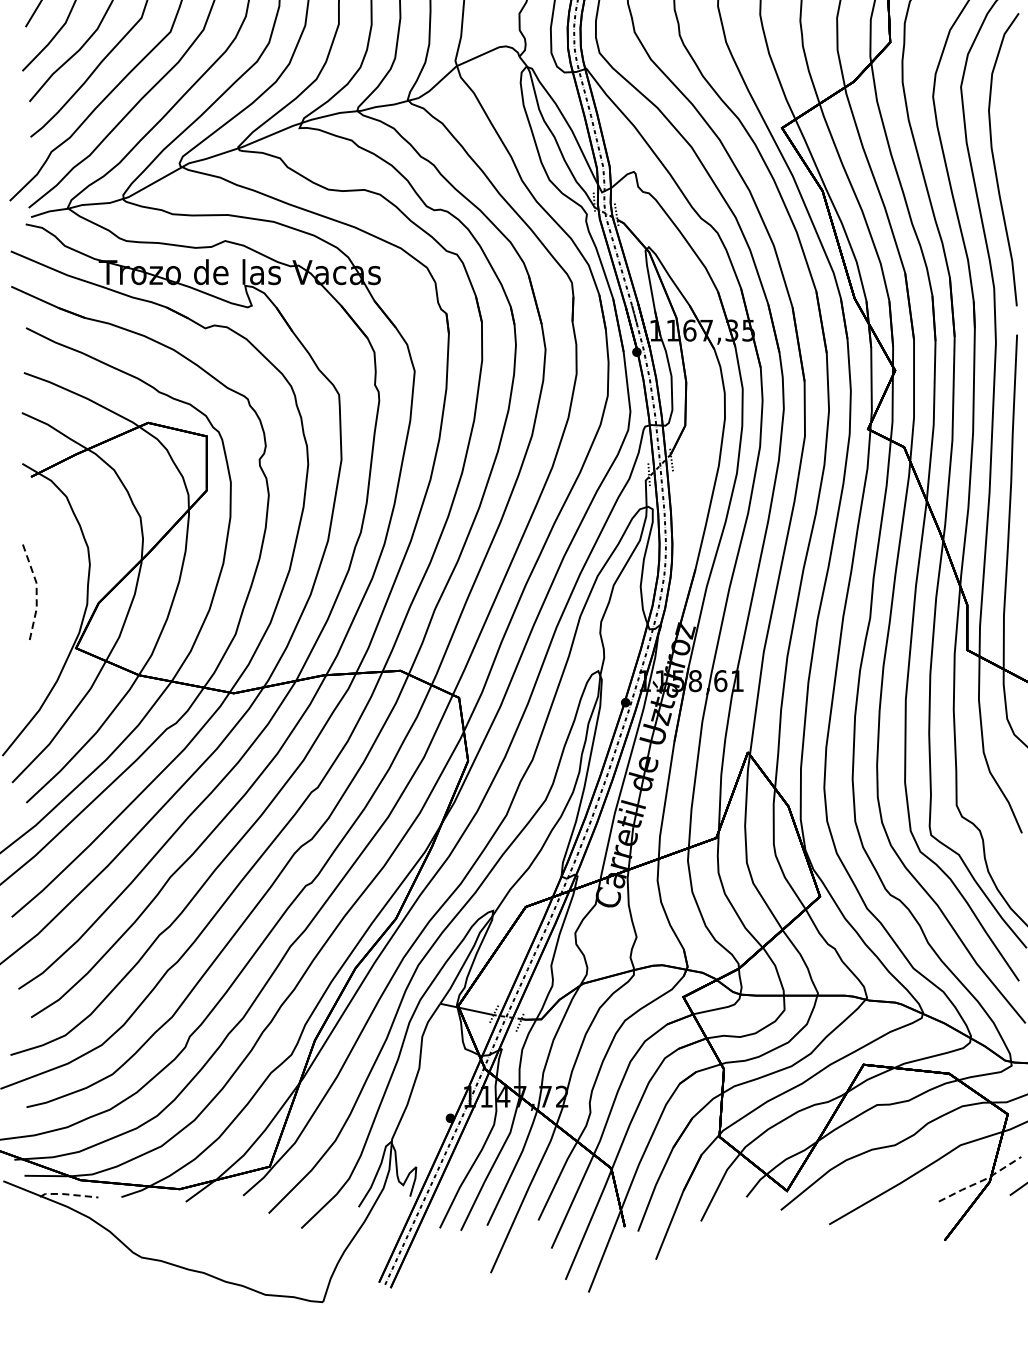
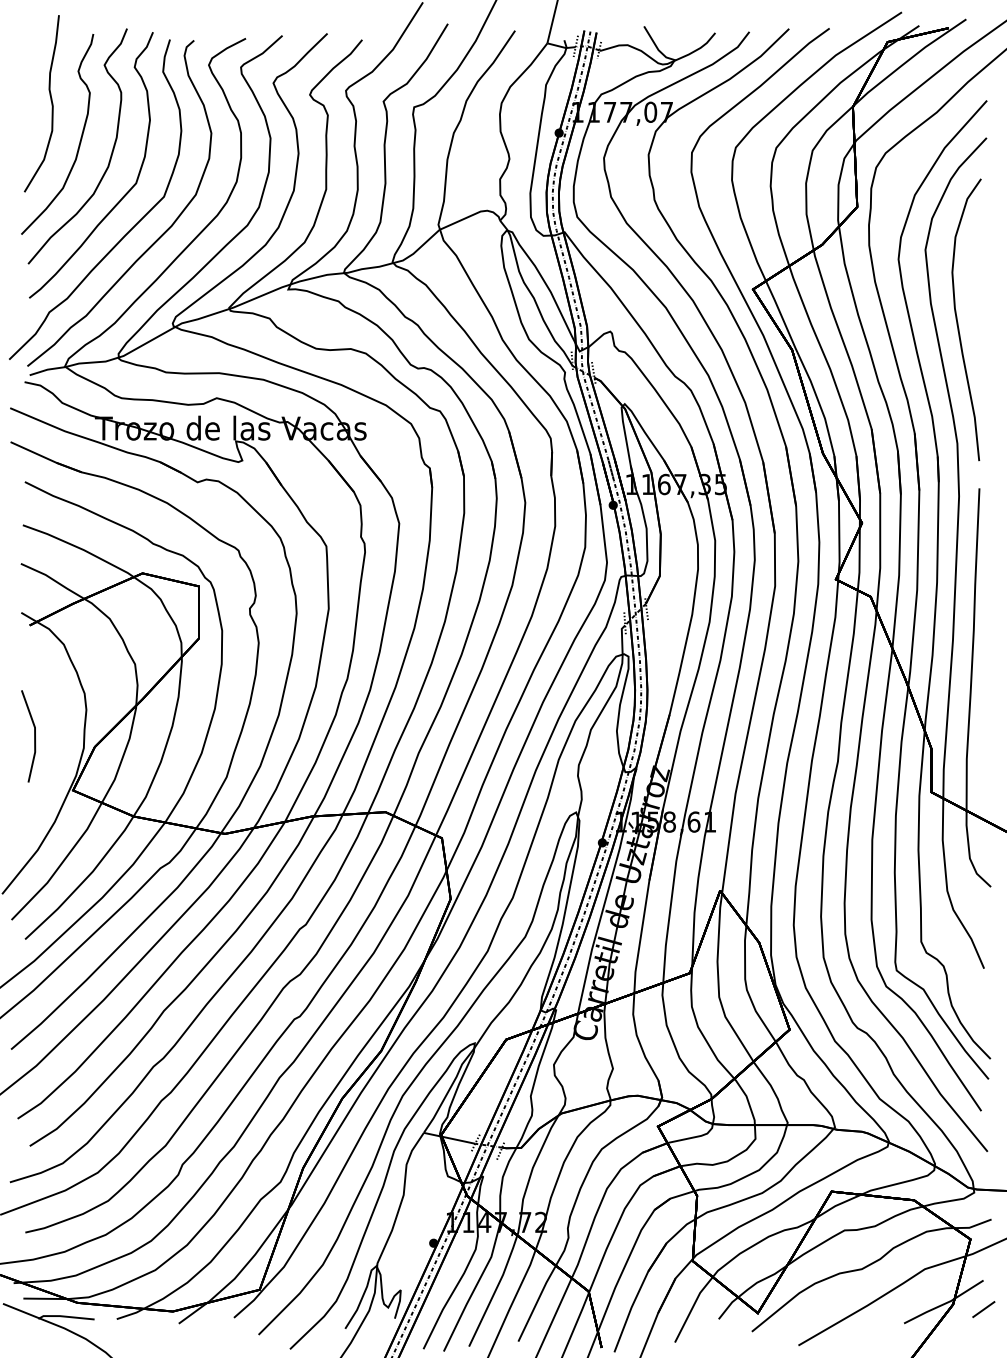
line: (37, 591) -> (35, 735), dashed -> solid
line: (980, 1180) -> (944, 1303), dashed -> solid
line: (67, 1194) -> (64, 1316), dashed -> solid

